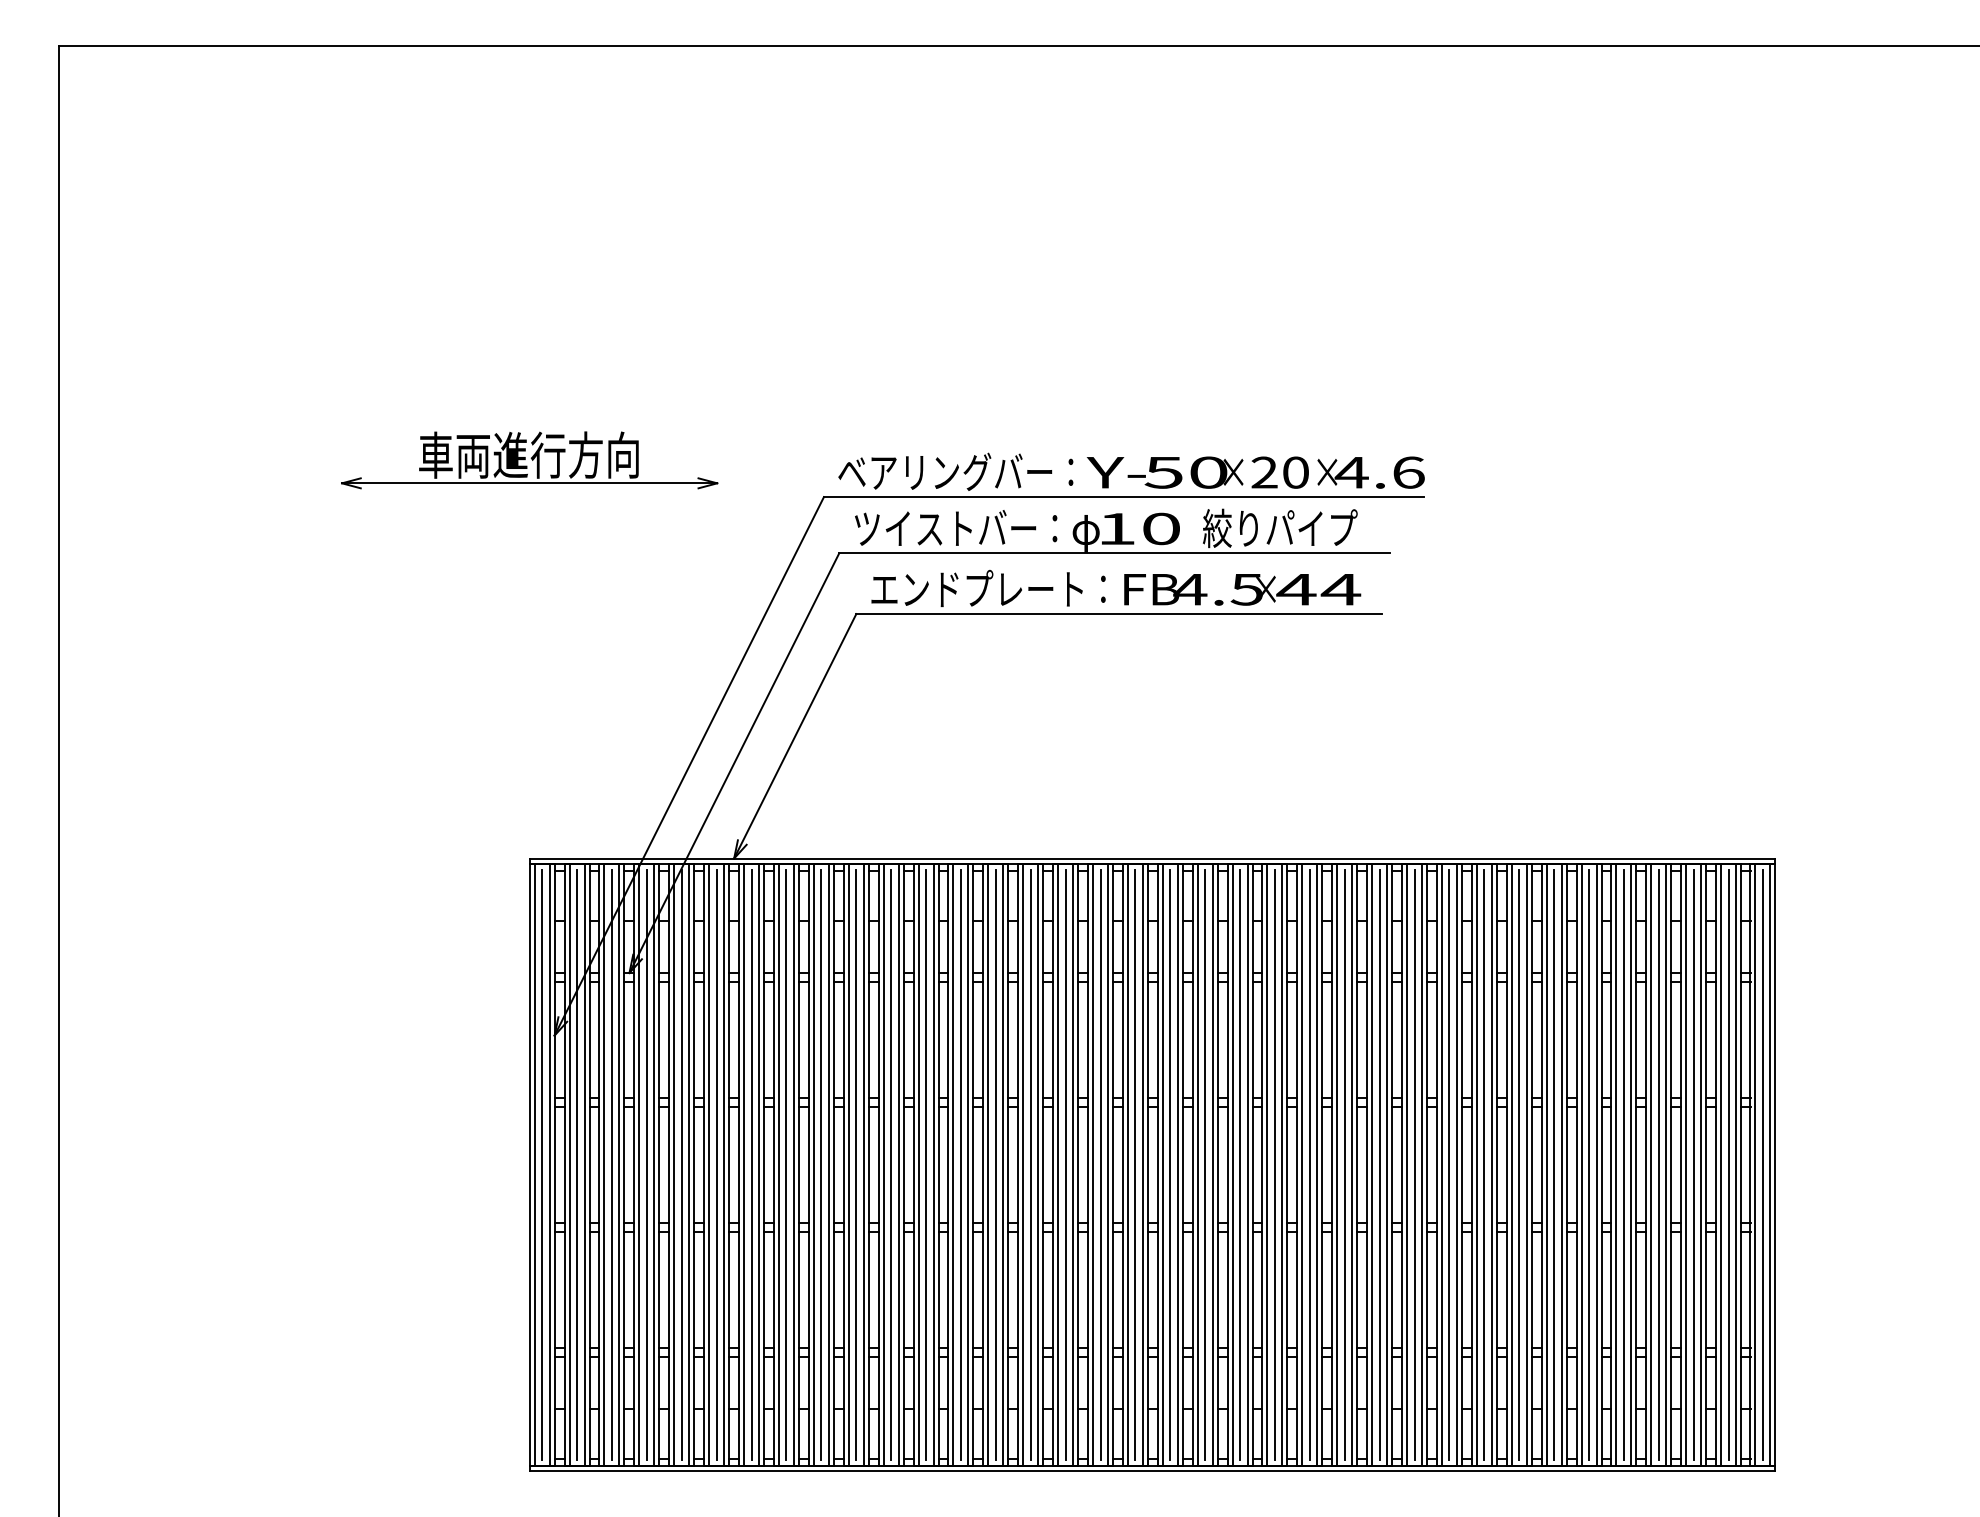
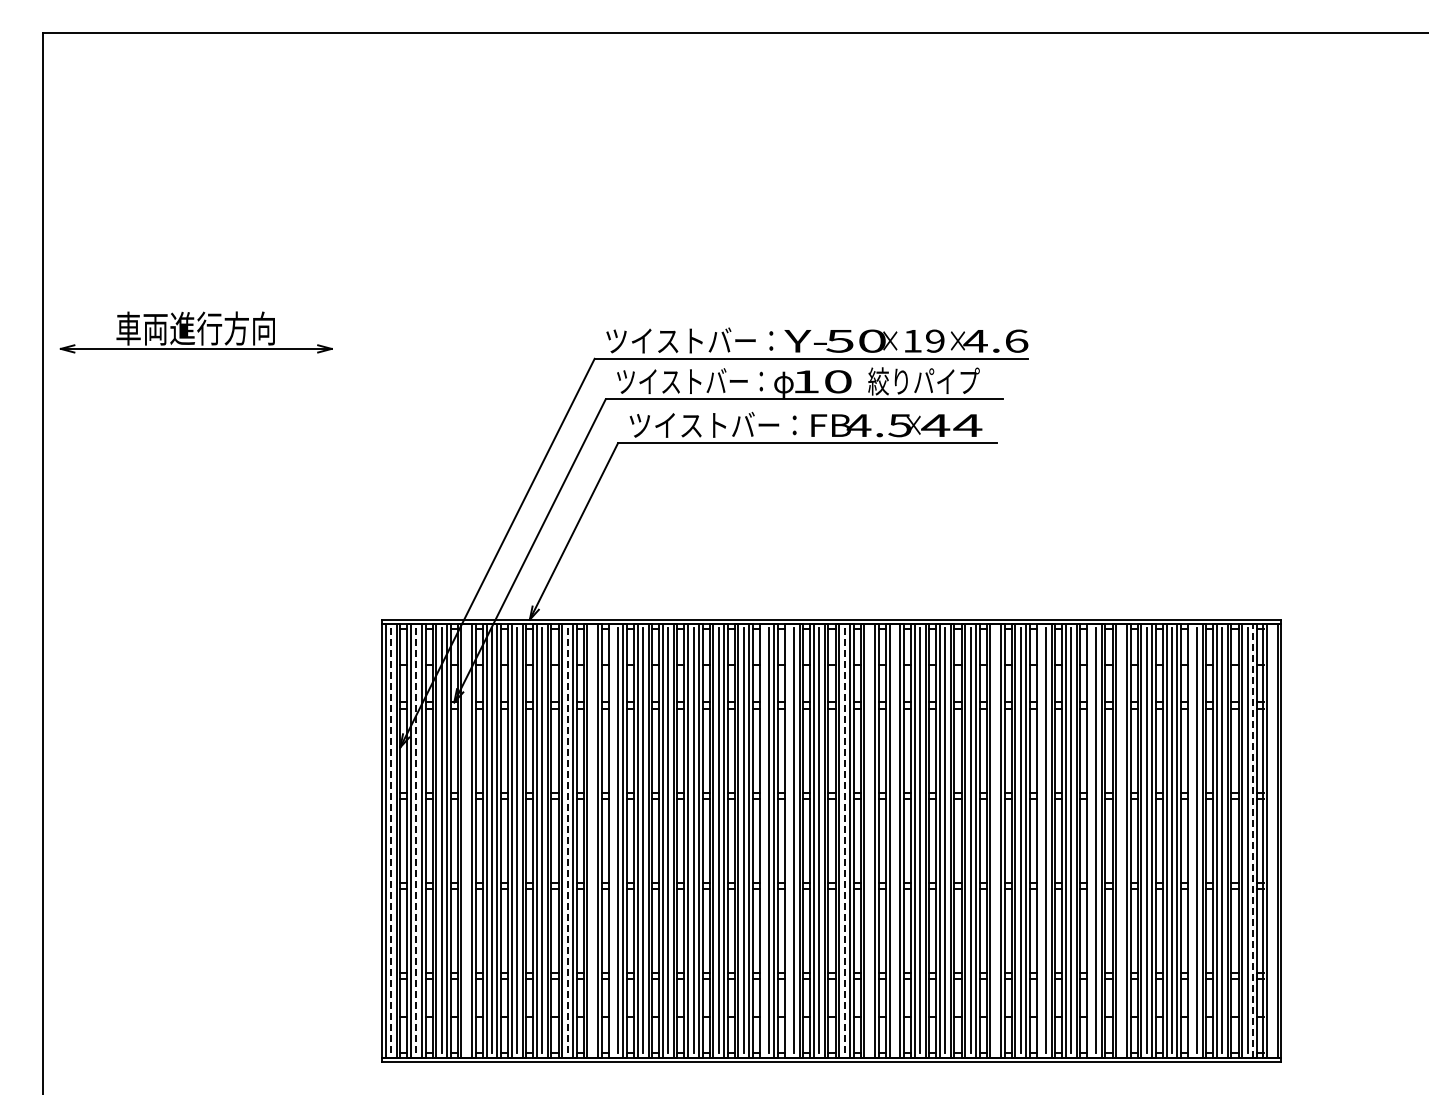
part: (528, 460) -> (195, 332), moved
text: (955, 471) -> (689, 340), ベアリングバー： -> ツイストバー：
text: (1279, 471) -> (923, 340), 20 -> 19
text: (988, 588) -> (713, 424), エンドプレート： -> ツイストバー：
line: (542, 1164) -> (391, 840), solid -> dashed
line: (577, 1164) -> (416, 840), solid -> dashed
line: (646, 1164) -> (466, 840), removed
line: (786, 1164) -> (567, 840), solid -> dashed
line: (820, 1164) -> (592, 840), removed
line: (848, 1164) -> (612, 840), removed
line: (1057, 1164) -> (763, 840), removed
line: (1092, 1164) -> (788, 840), removed
line: (1170, 1164) -> (844, 840), solid -> dashed
line: (1204, 1164) -> (869, 840), removed
line: (1239, 1164) -> (894, 840), removed
line: (1379, 1164) -> (995, 840), removed
line: (1441, 1164) -> (1040, 840), removed
line: (1512, 1164) -> (1091, 840), removed
line: (1553, 1164) -> (1121, 840), removed
line: (1650, 1164) -> (1191, 840), removed
line: (1735, 1164) -> (1252, 840), solid -> dashed
line: (1763, 1164) -> (1272, 840), removed

